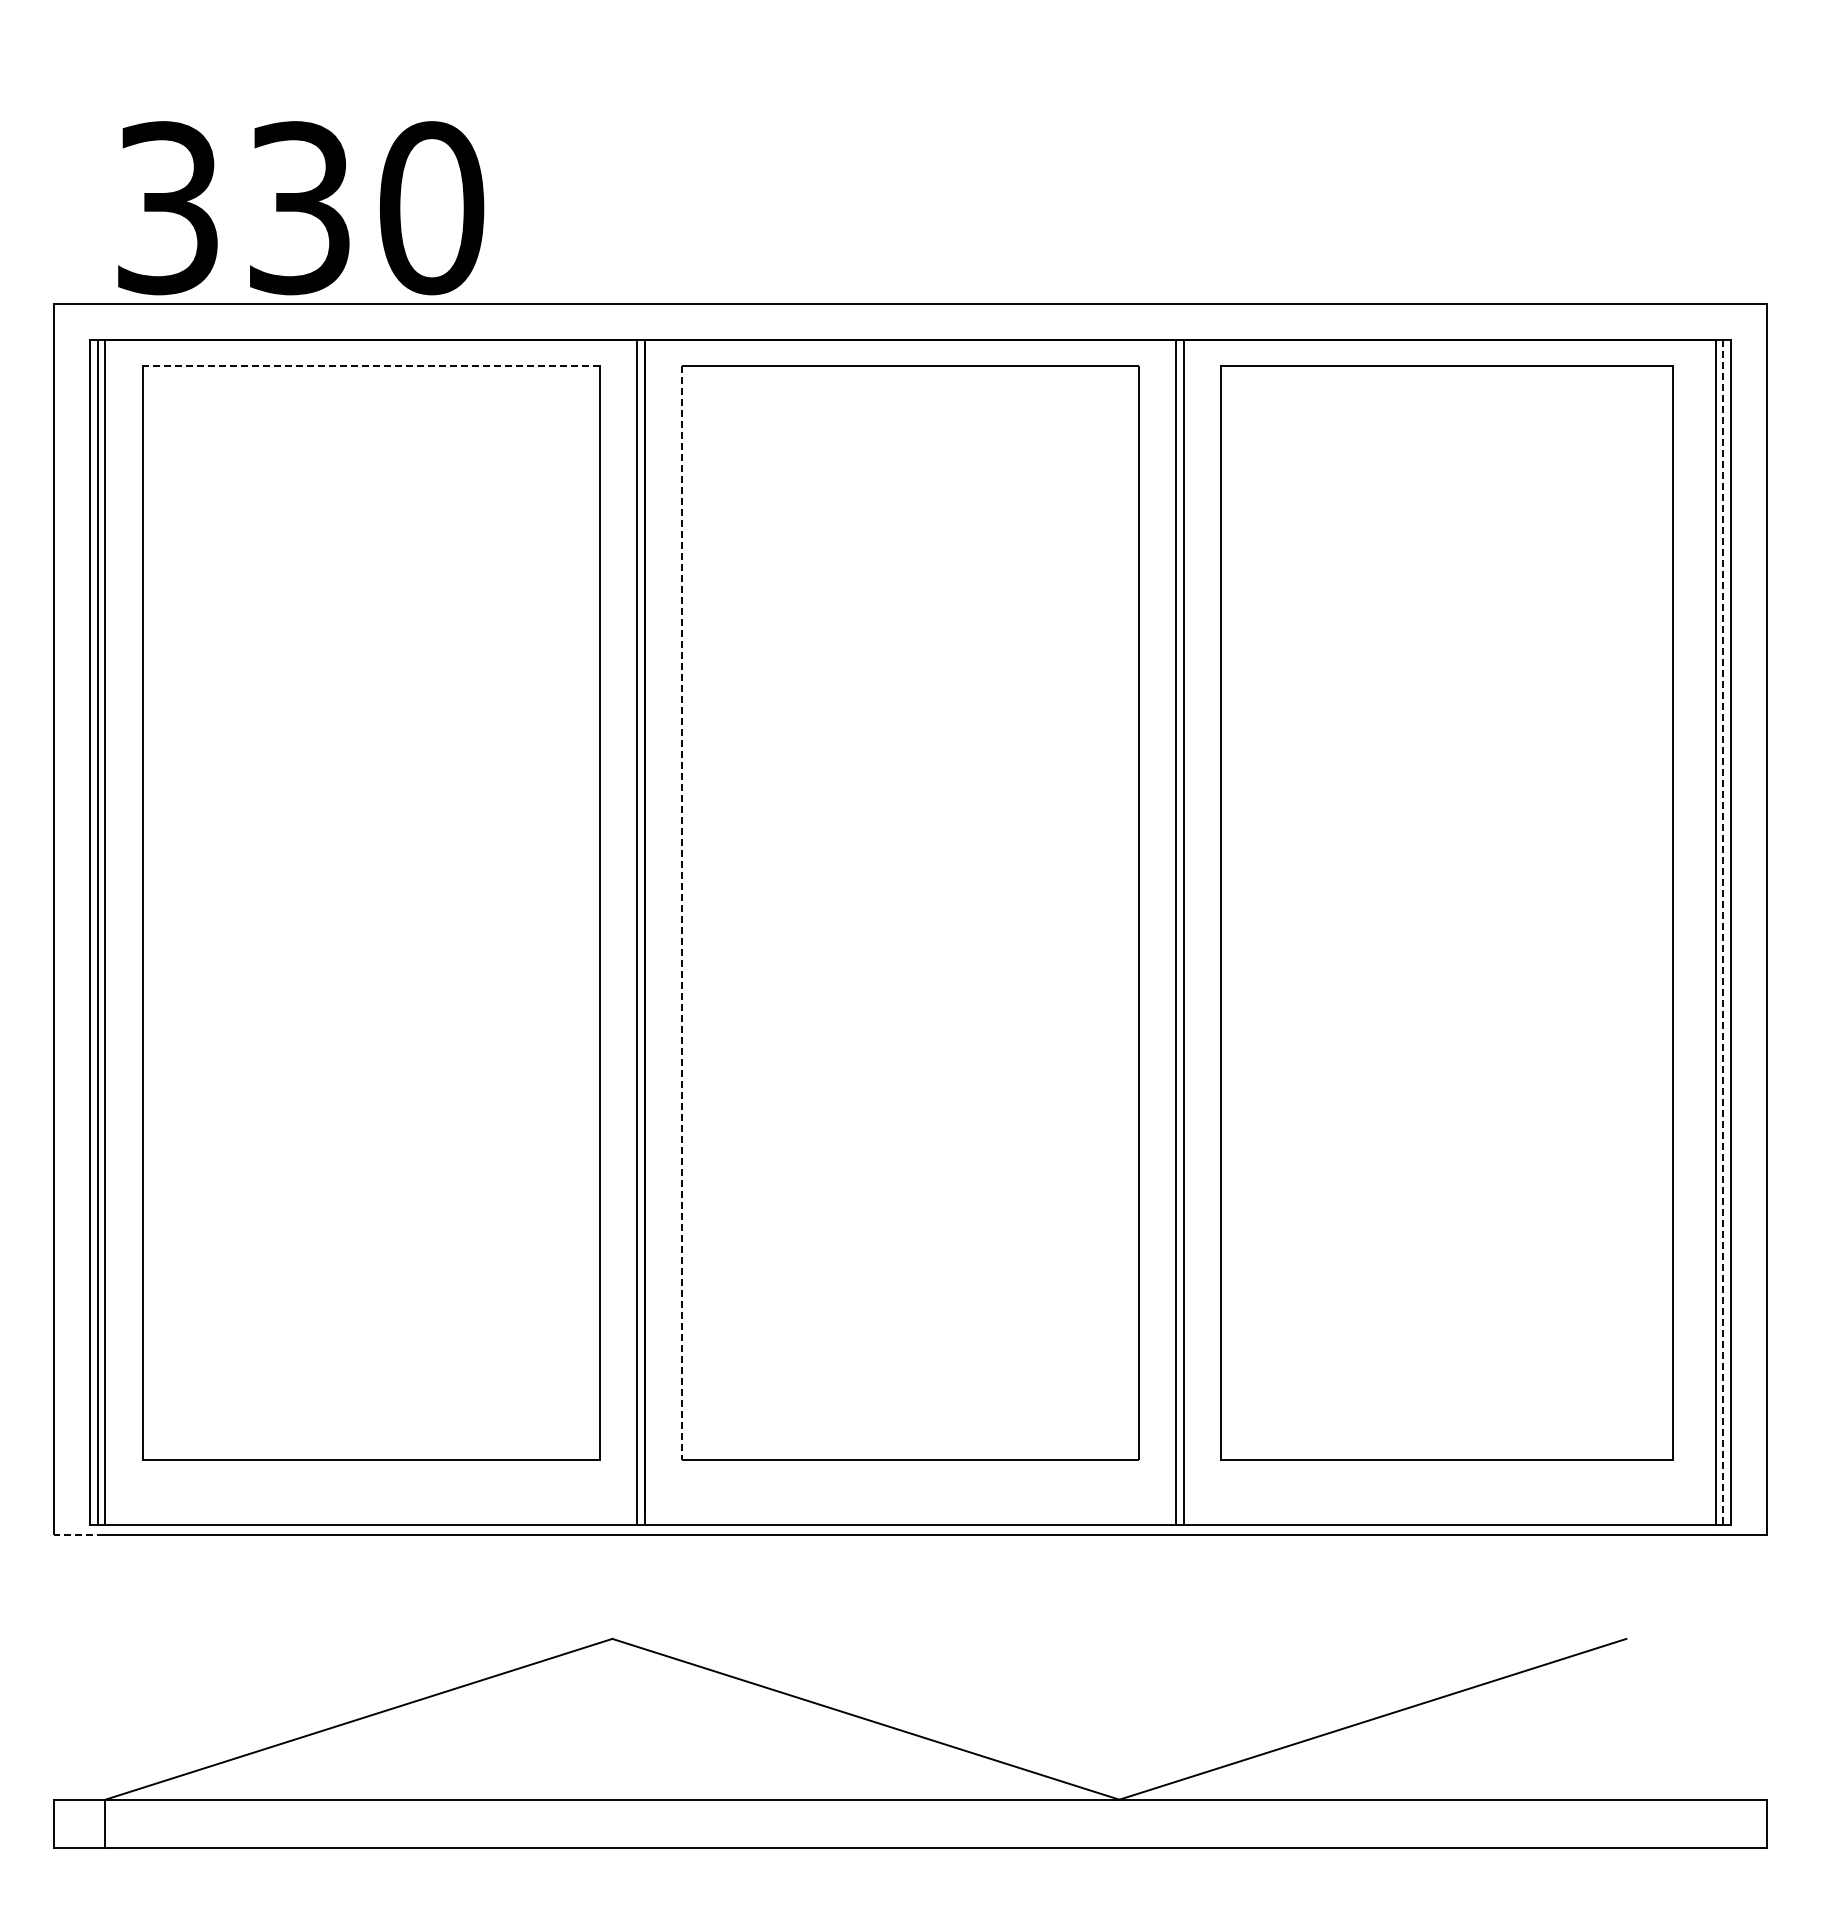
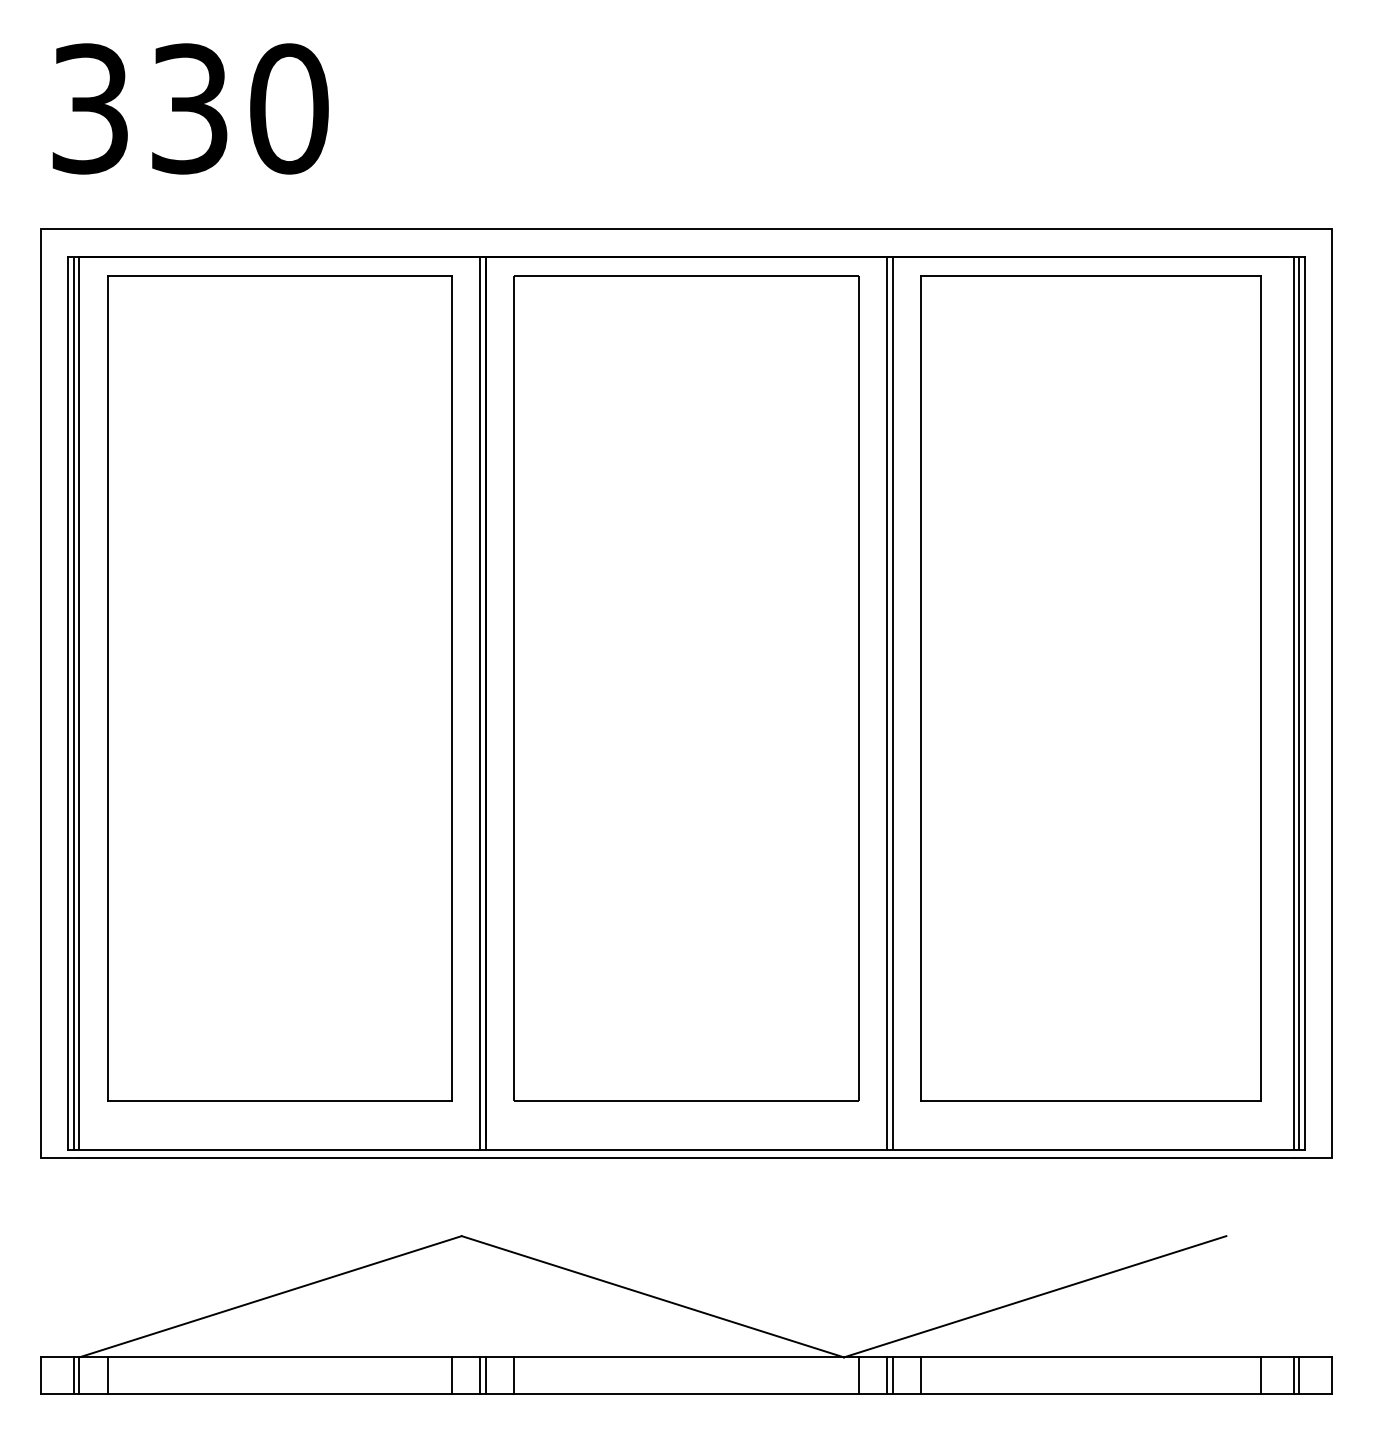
text: (301, 208) -> (191, 109), moved
line: (370, 365) -> (279, 275), dashed -> solid
line: (682, 913) -> (514, 689), dashed -> solid
line: (1722, 932) -> (1298, 703), dashed -> solid
line: (79, 1535) -> (59, 1158), dashed -> solid
line: (98, 1823) -> (74, 1375), added
line: (142, 1823) -> (107, 1375), added
line: (599, 1823) -> (451, 1375), added
line: (637, 1823) -> (480, 1375), added
line: (644, 1823) -> (485, 1375), added
line: (682, 1823) -> (514, 1375), added
line: (1138, 1823) -> (858, 1375), added
line: (1176, 1823) -> (887, 1375), added
line: (1183, 1823) -> (892, 1375), added
line: (1221, 1823) -> (921, 1375), added
line: (1672, 1823) -> (1261, 1375), added
line: (1715, 1823) -> (1293, 1375), added
line: (1722, 1823) -> (1298, 1375), added

